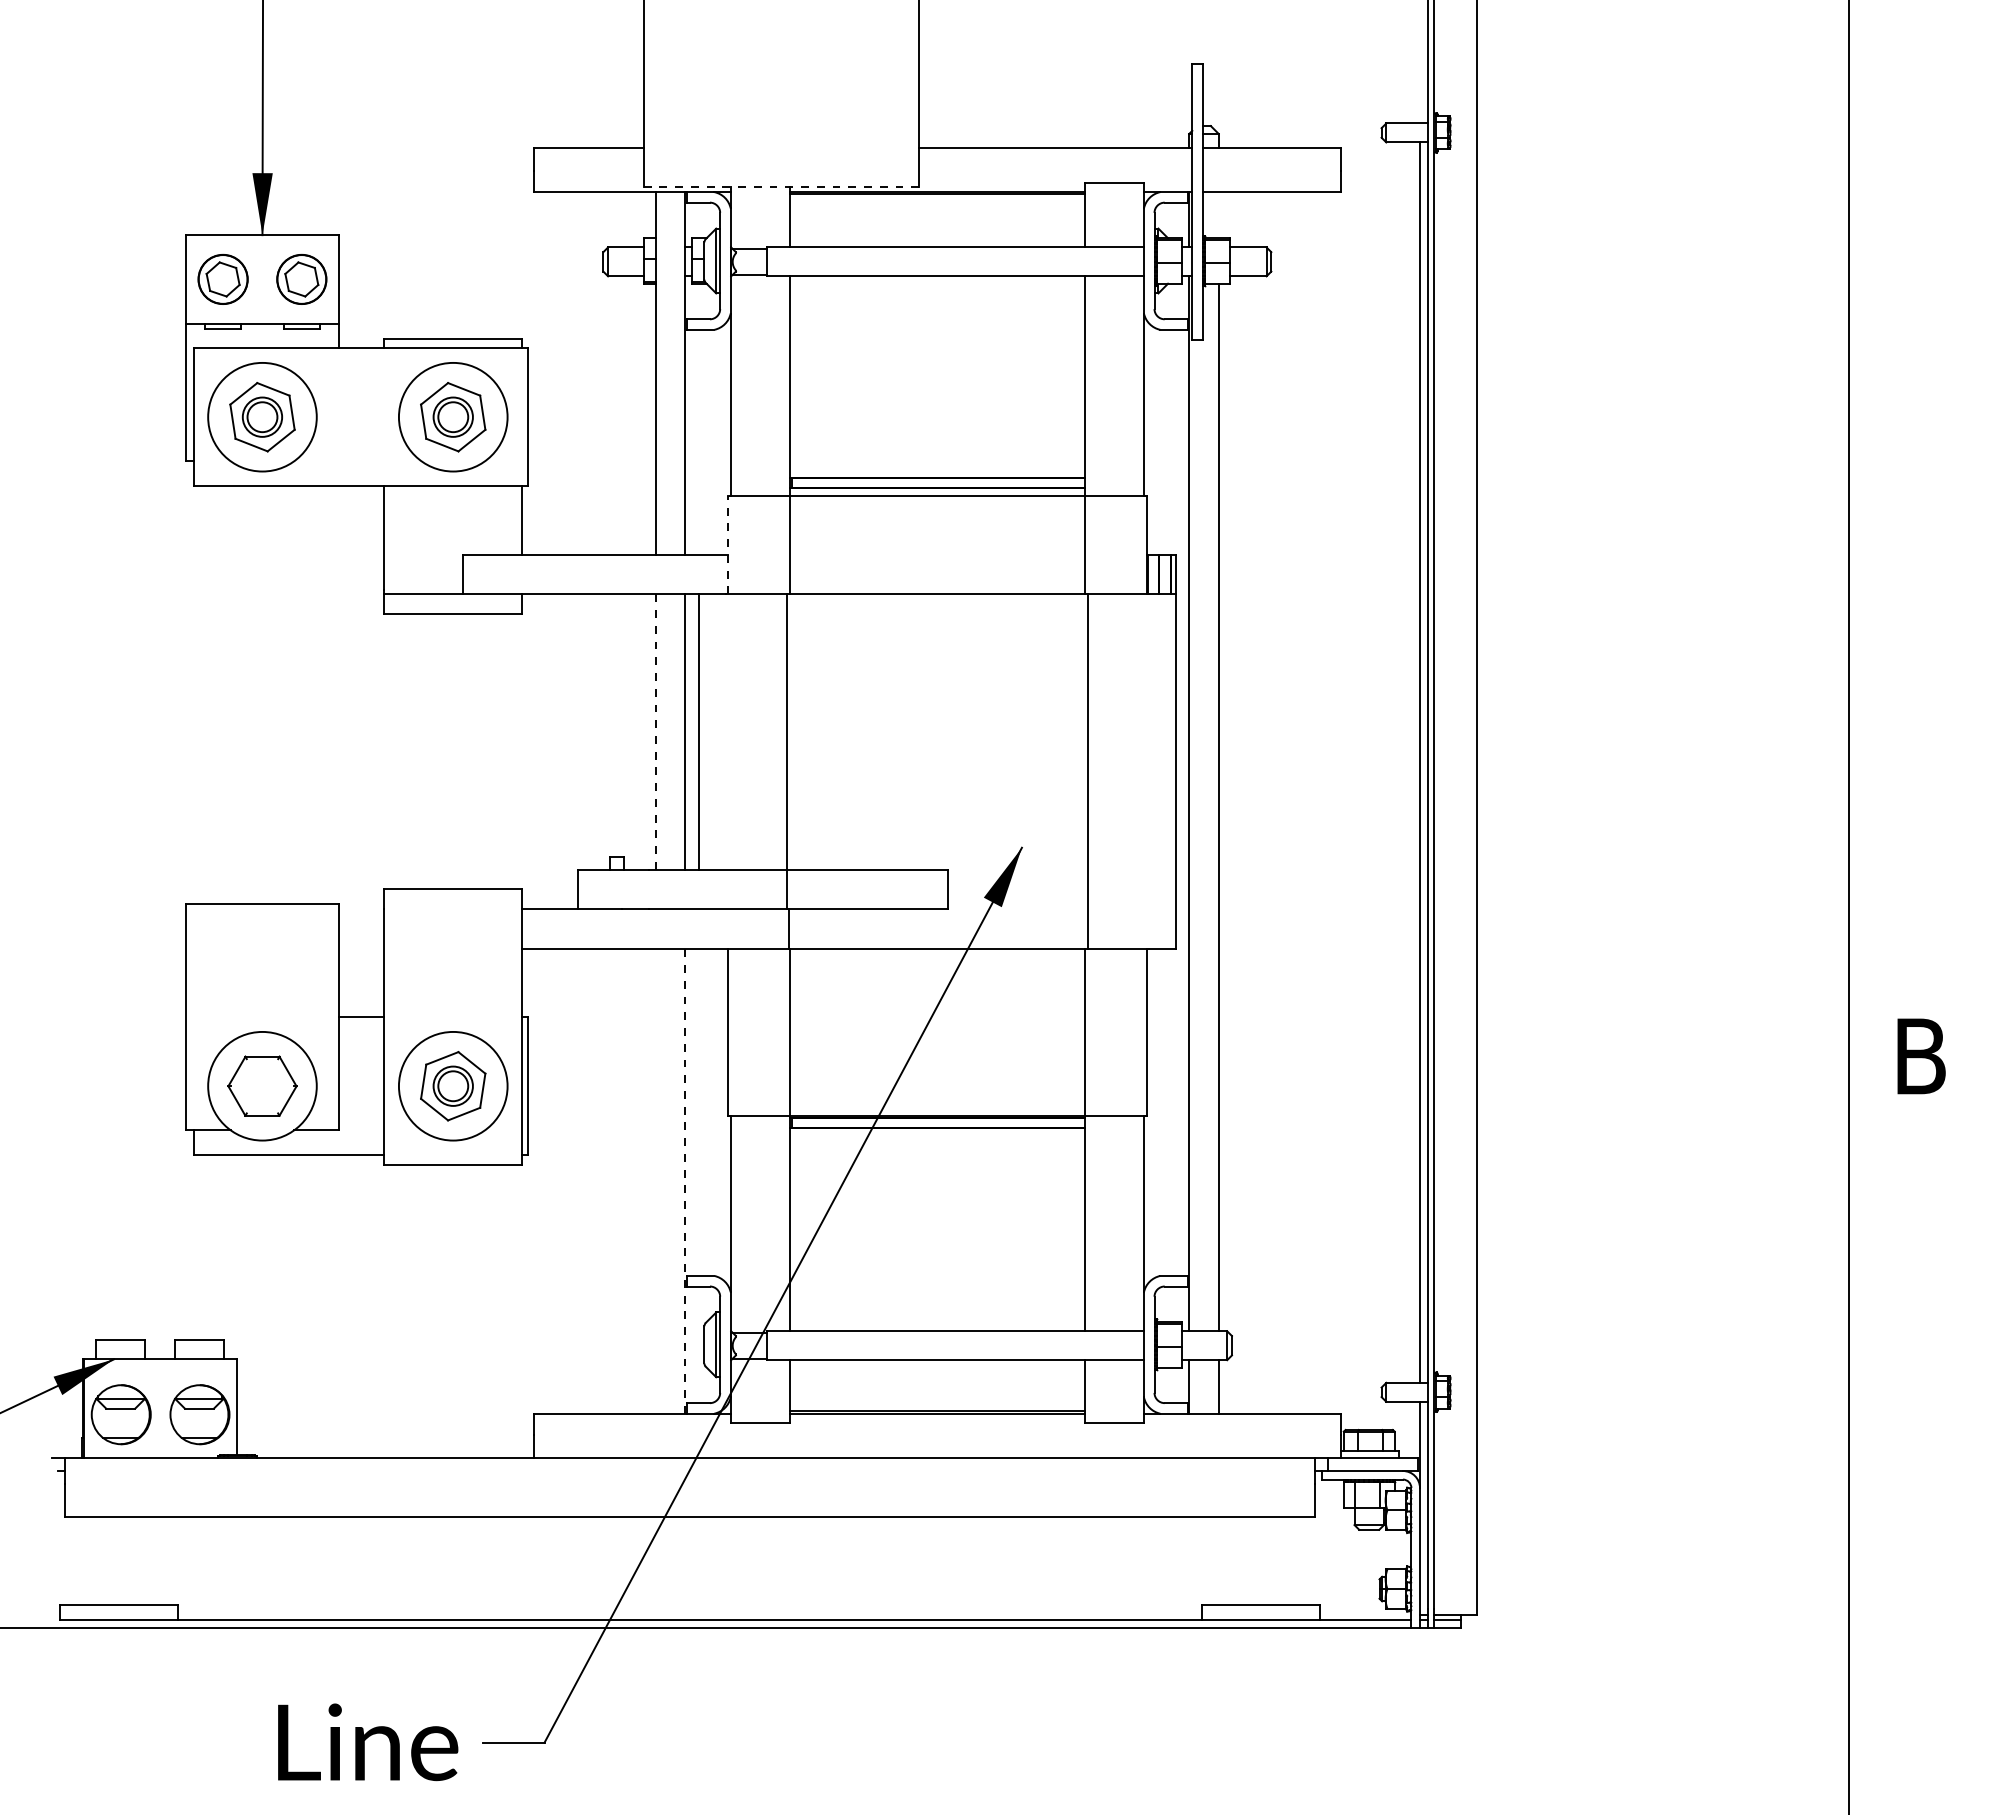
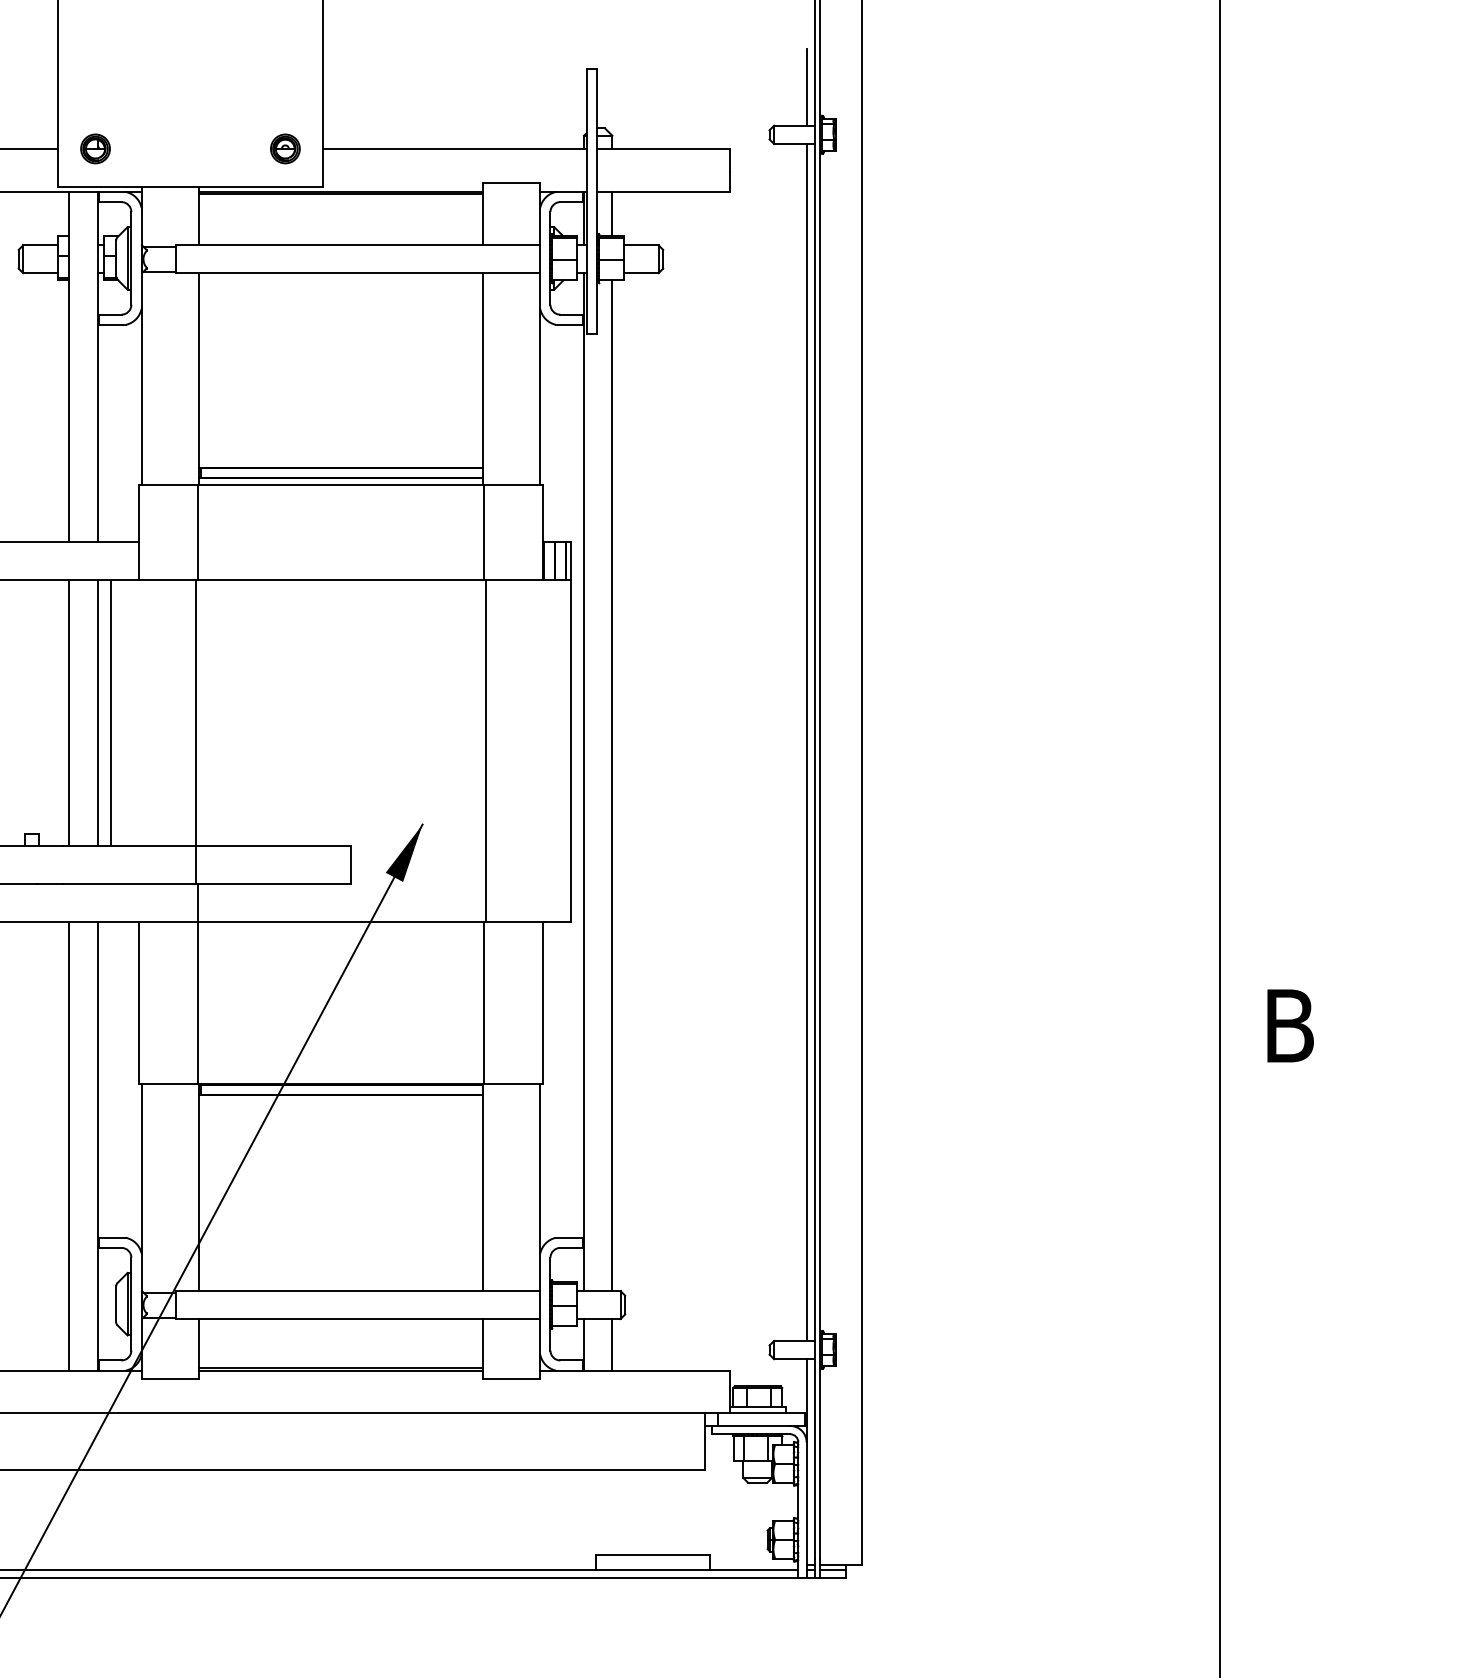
line: (1420, 83) -> (807, 87), added
part: (682, 147) -> (95, 148), added
part: (879, 147) -> (285, 148), added
line: (781, 186) -> (190, 186), dashed -> solid
line: (1218, 215) -> (612, 214), added
line: (727, 544) -> (138, 531), dashed -> solid
line: (655, 732) -> (68, 713), dashed -> solid
line: (655, 1180) -> (68, 1145), added
line: (685, 1181) -> (97, 1146), dashed -> solid

